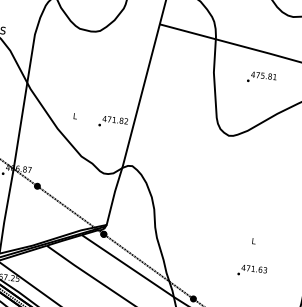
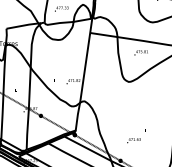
text: (251, 270) -> (133, 140), moved

